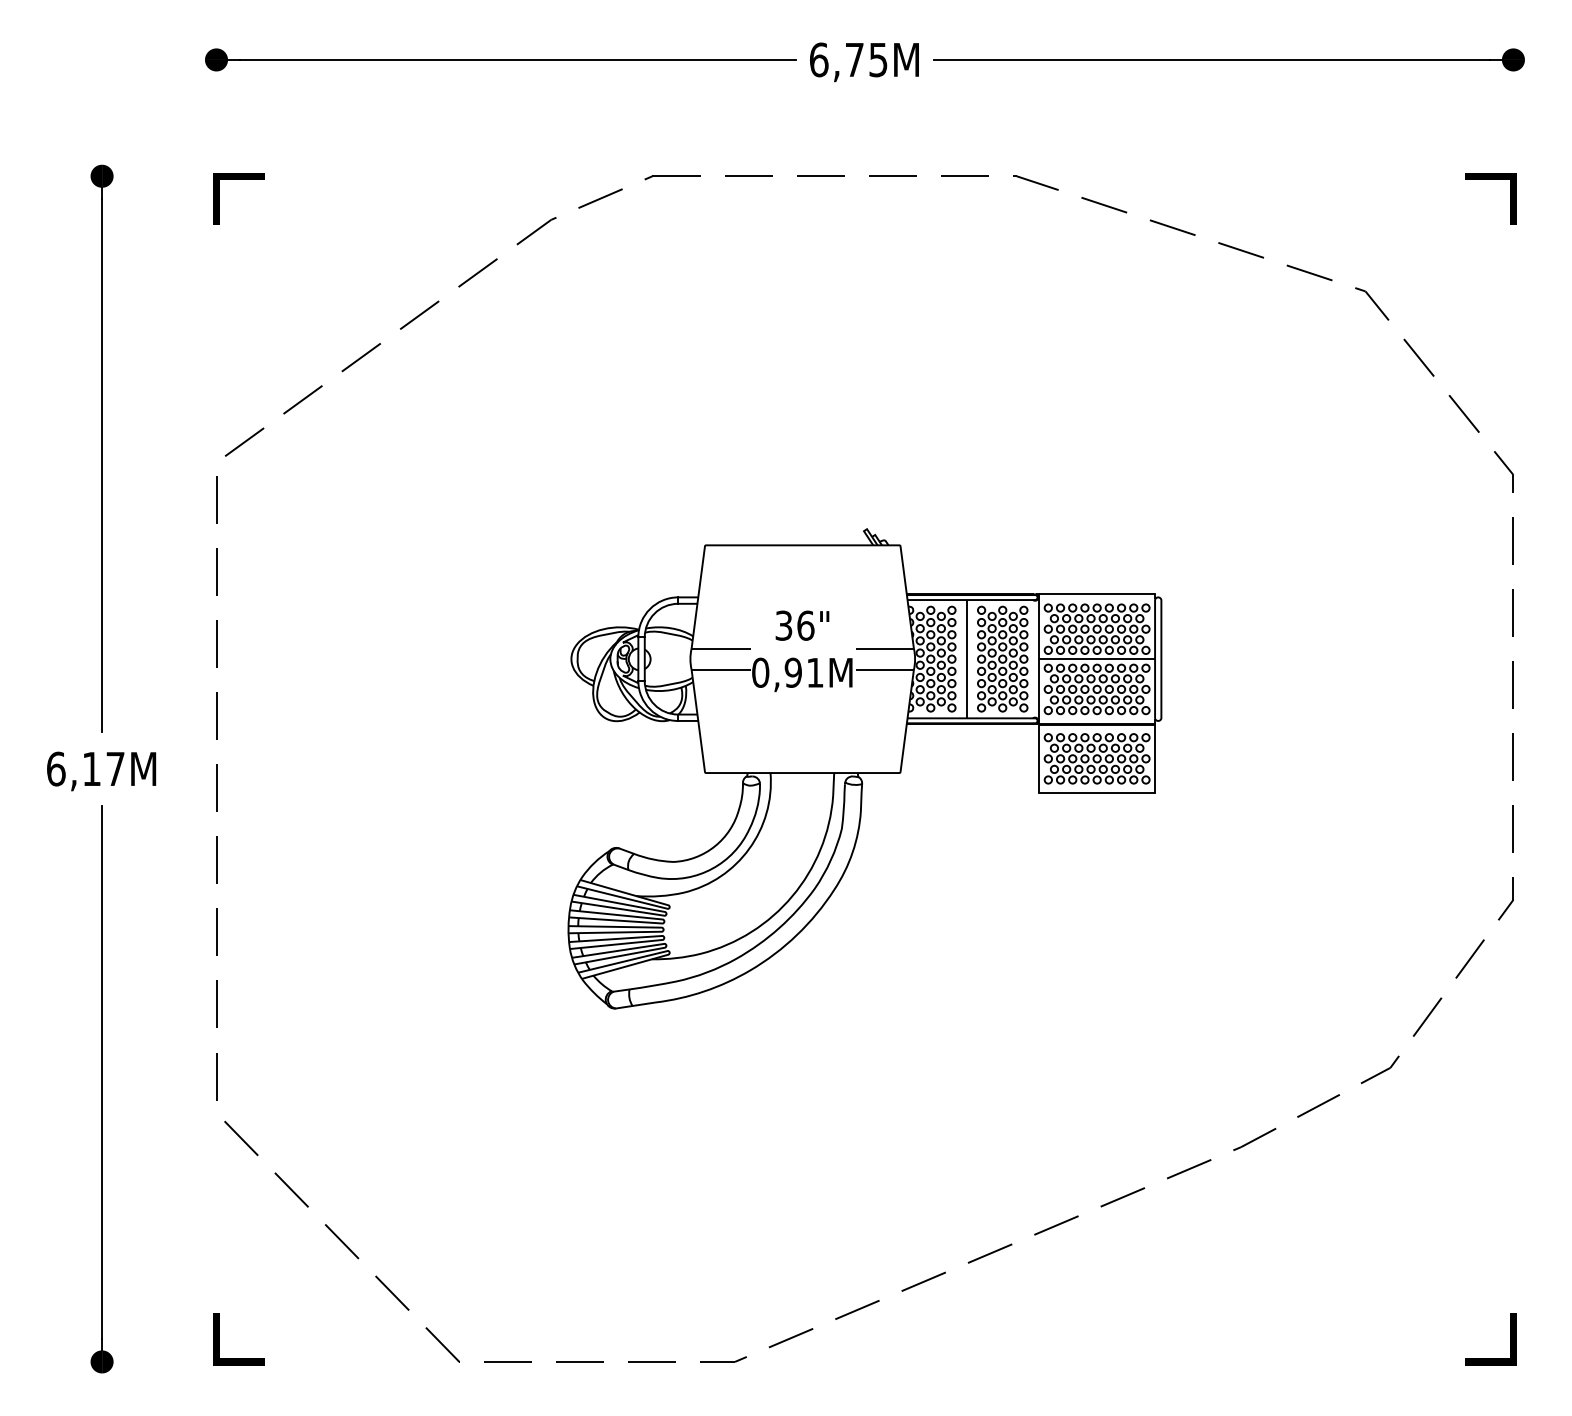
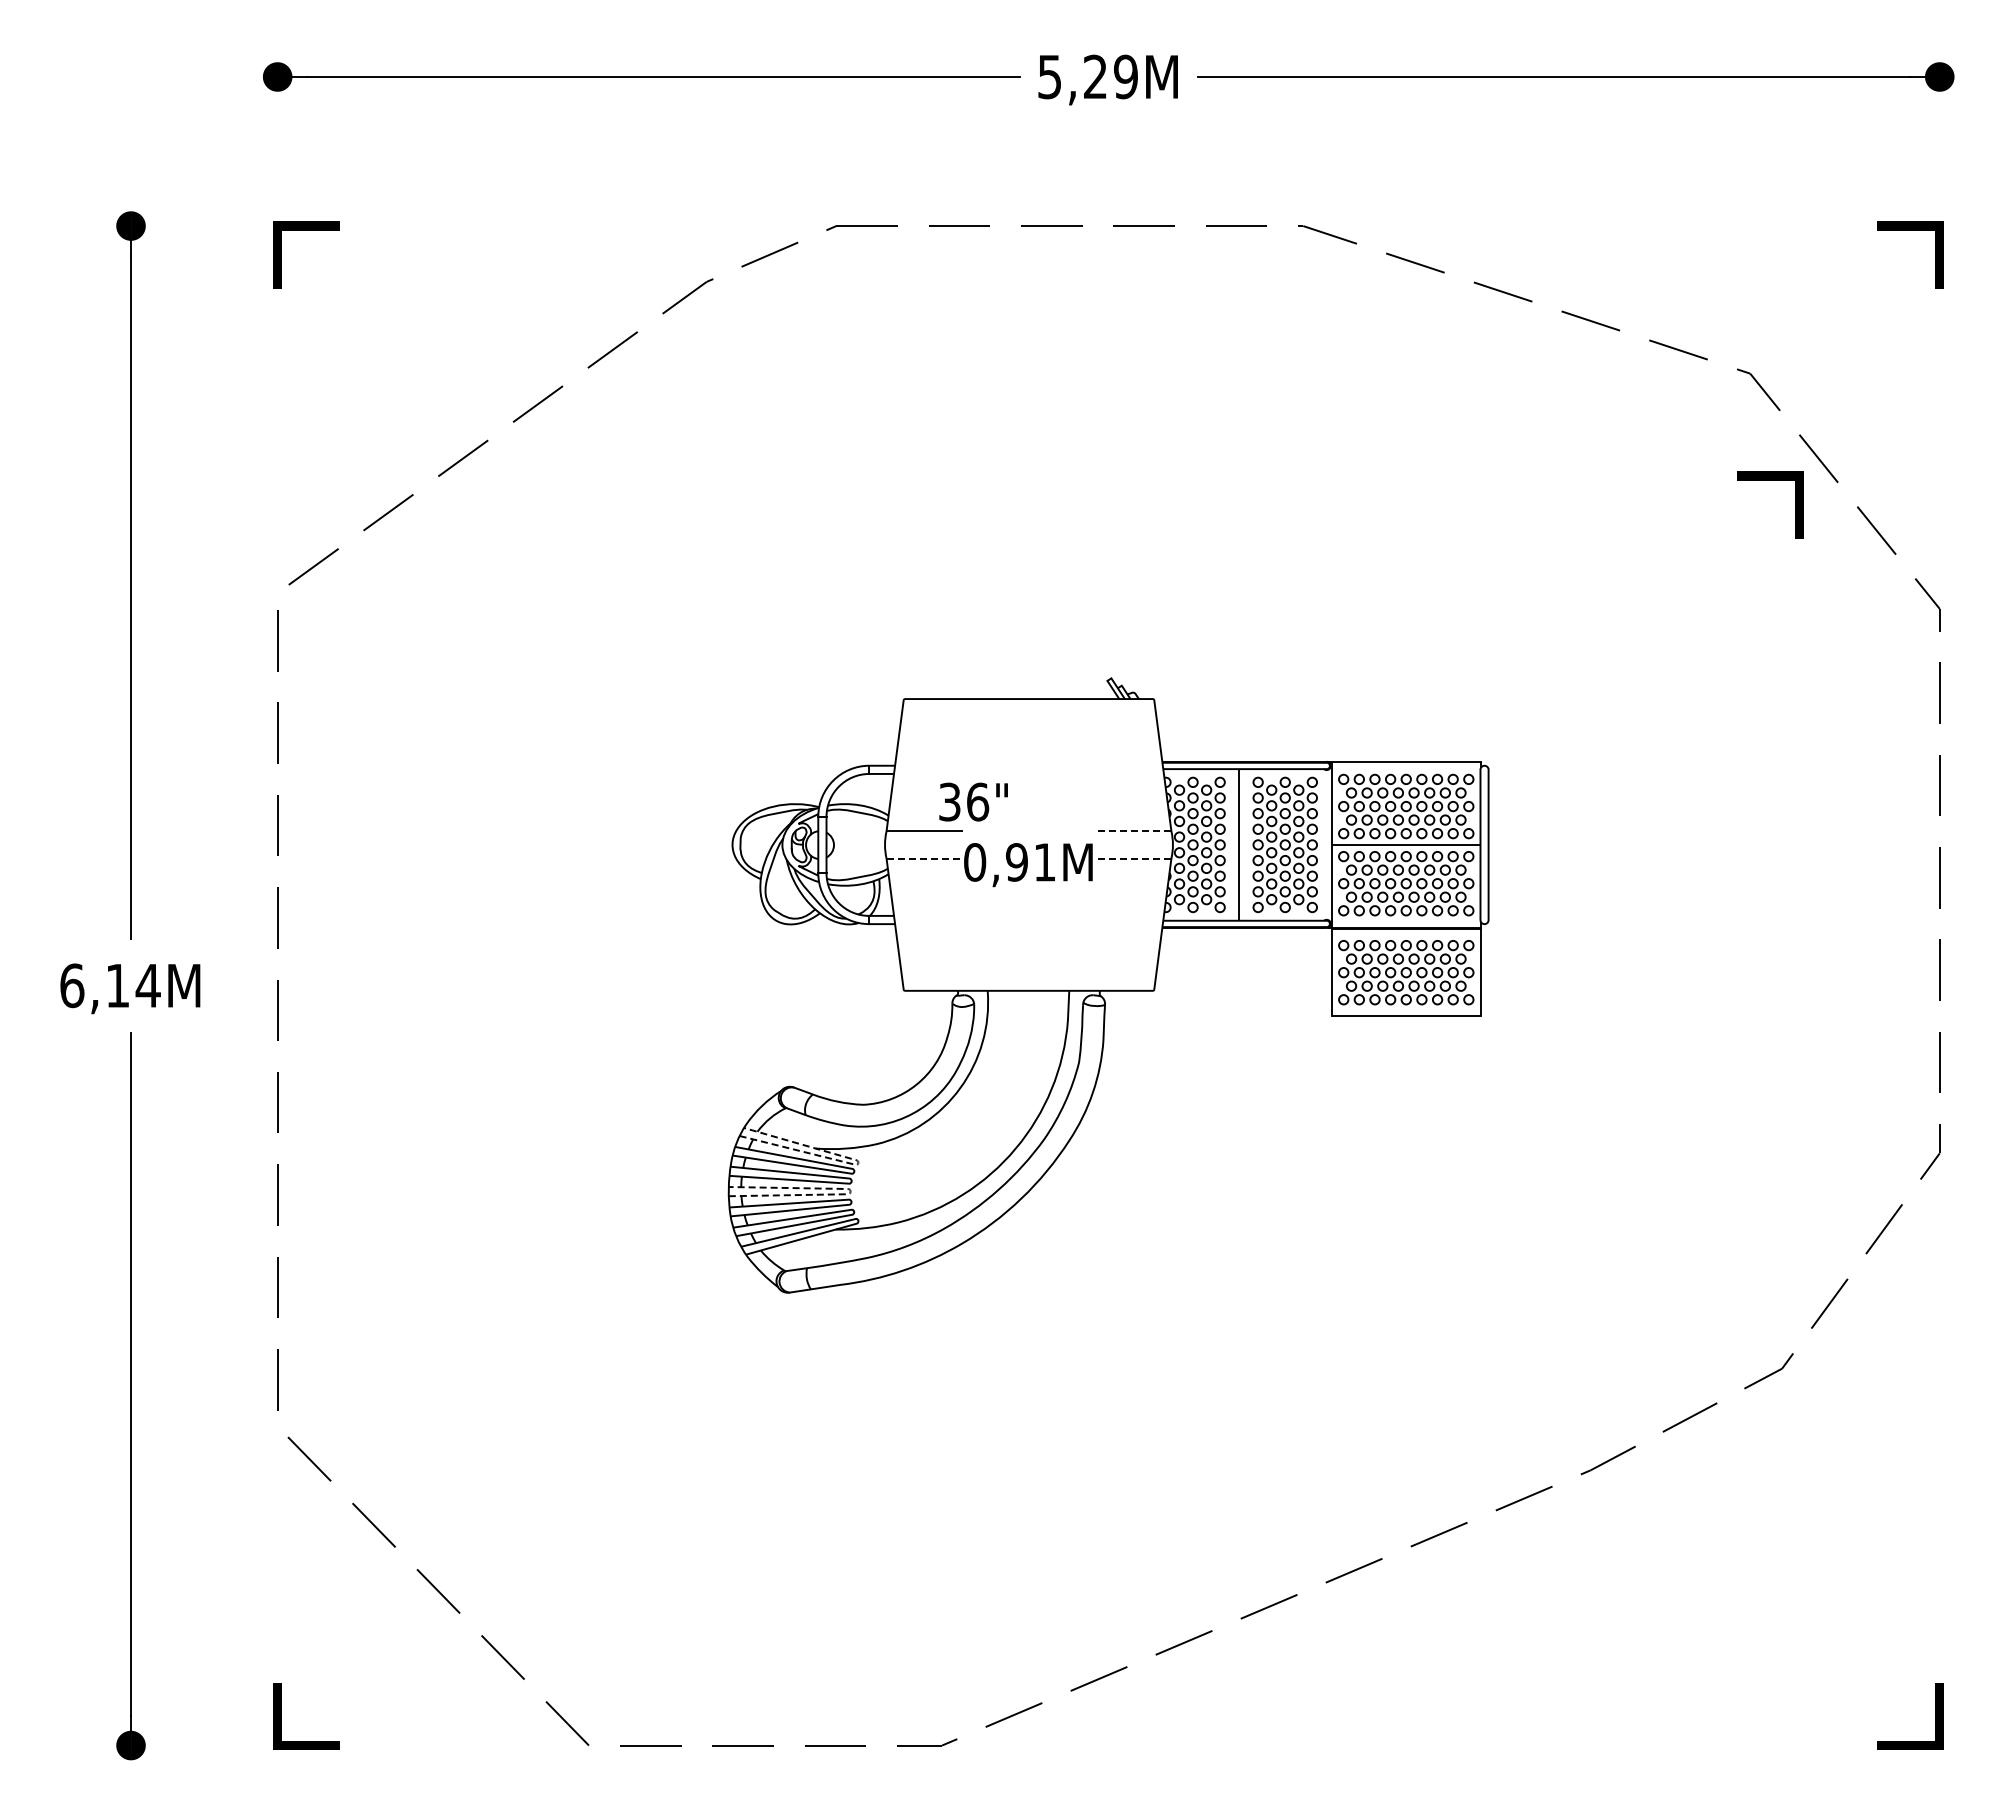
text: (848, 59) -> (1087, 76), 6,75M -> 5,29M
line: (1381, 374) -> (1770, 480), added
text: (802, 625) -> (973, 801), moved
line: (885, 648) -> (1134, 831), solid -> dashed
line: (722, 669) -> (925, 858), solid -> dashed
line: (885, 669) -> (1134, 858), solid -> dashed
text: (114, 768) -> (147, 985), 6,17M -> 6,14M
line: (669, 907) -> (858, 1163), solid -> dashed
line: (663, 929) -> (850, 1191), solid -> dashed

